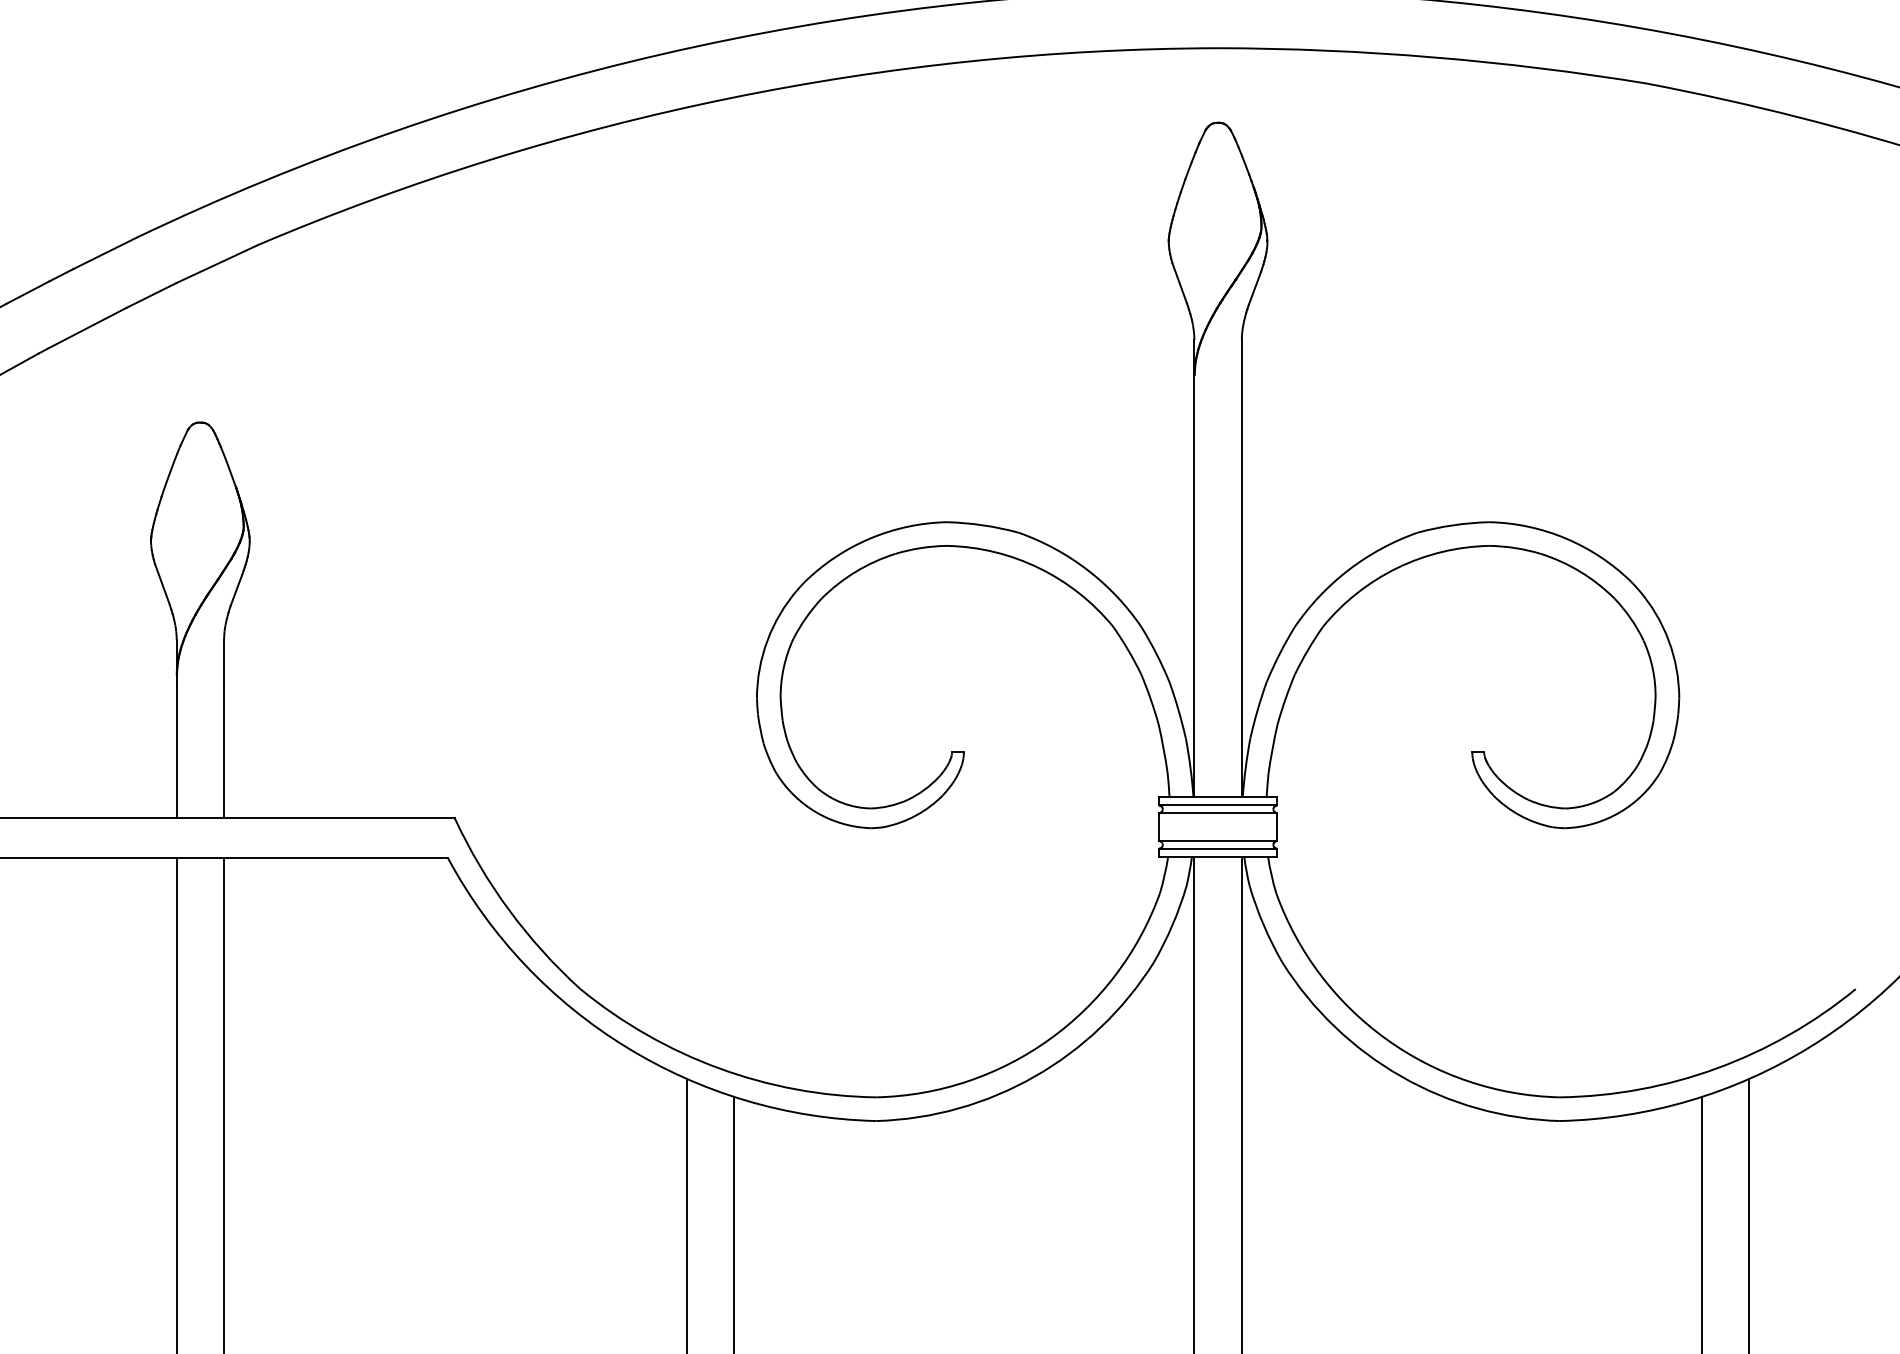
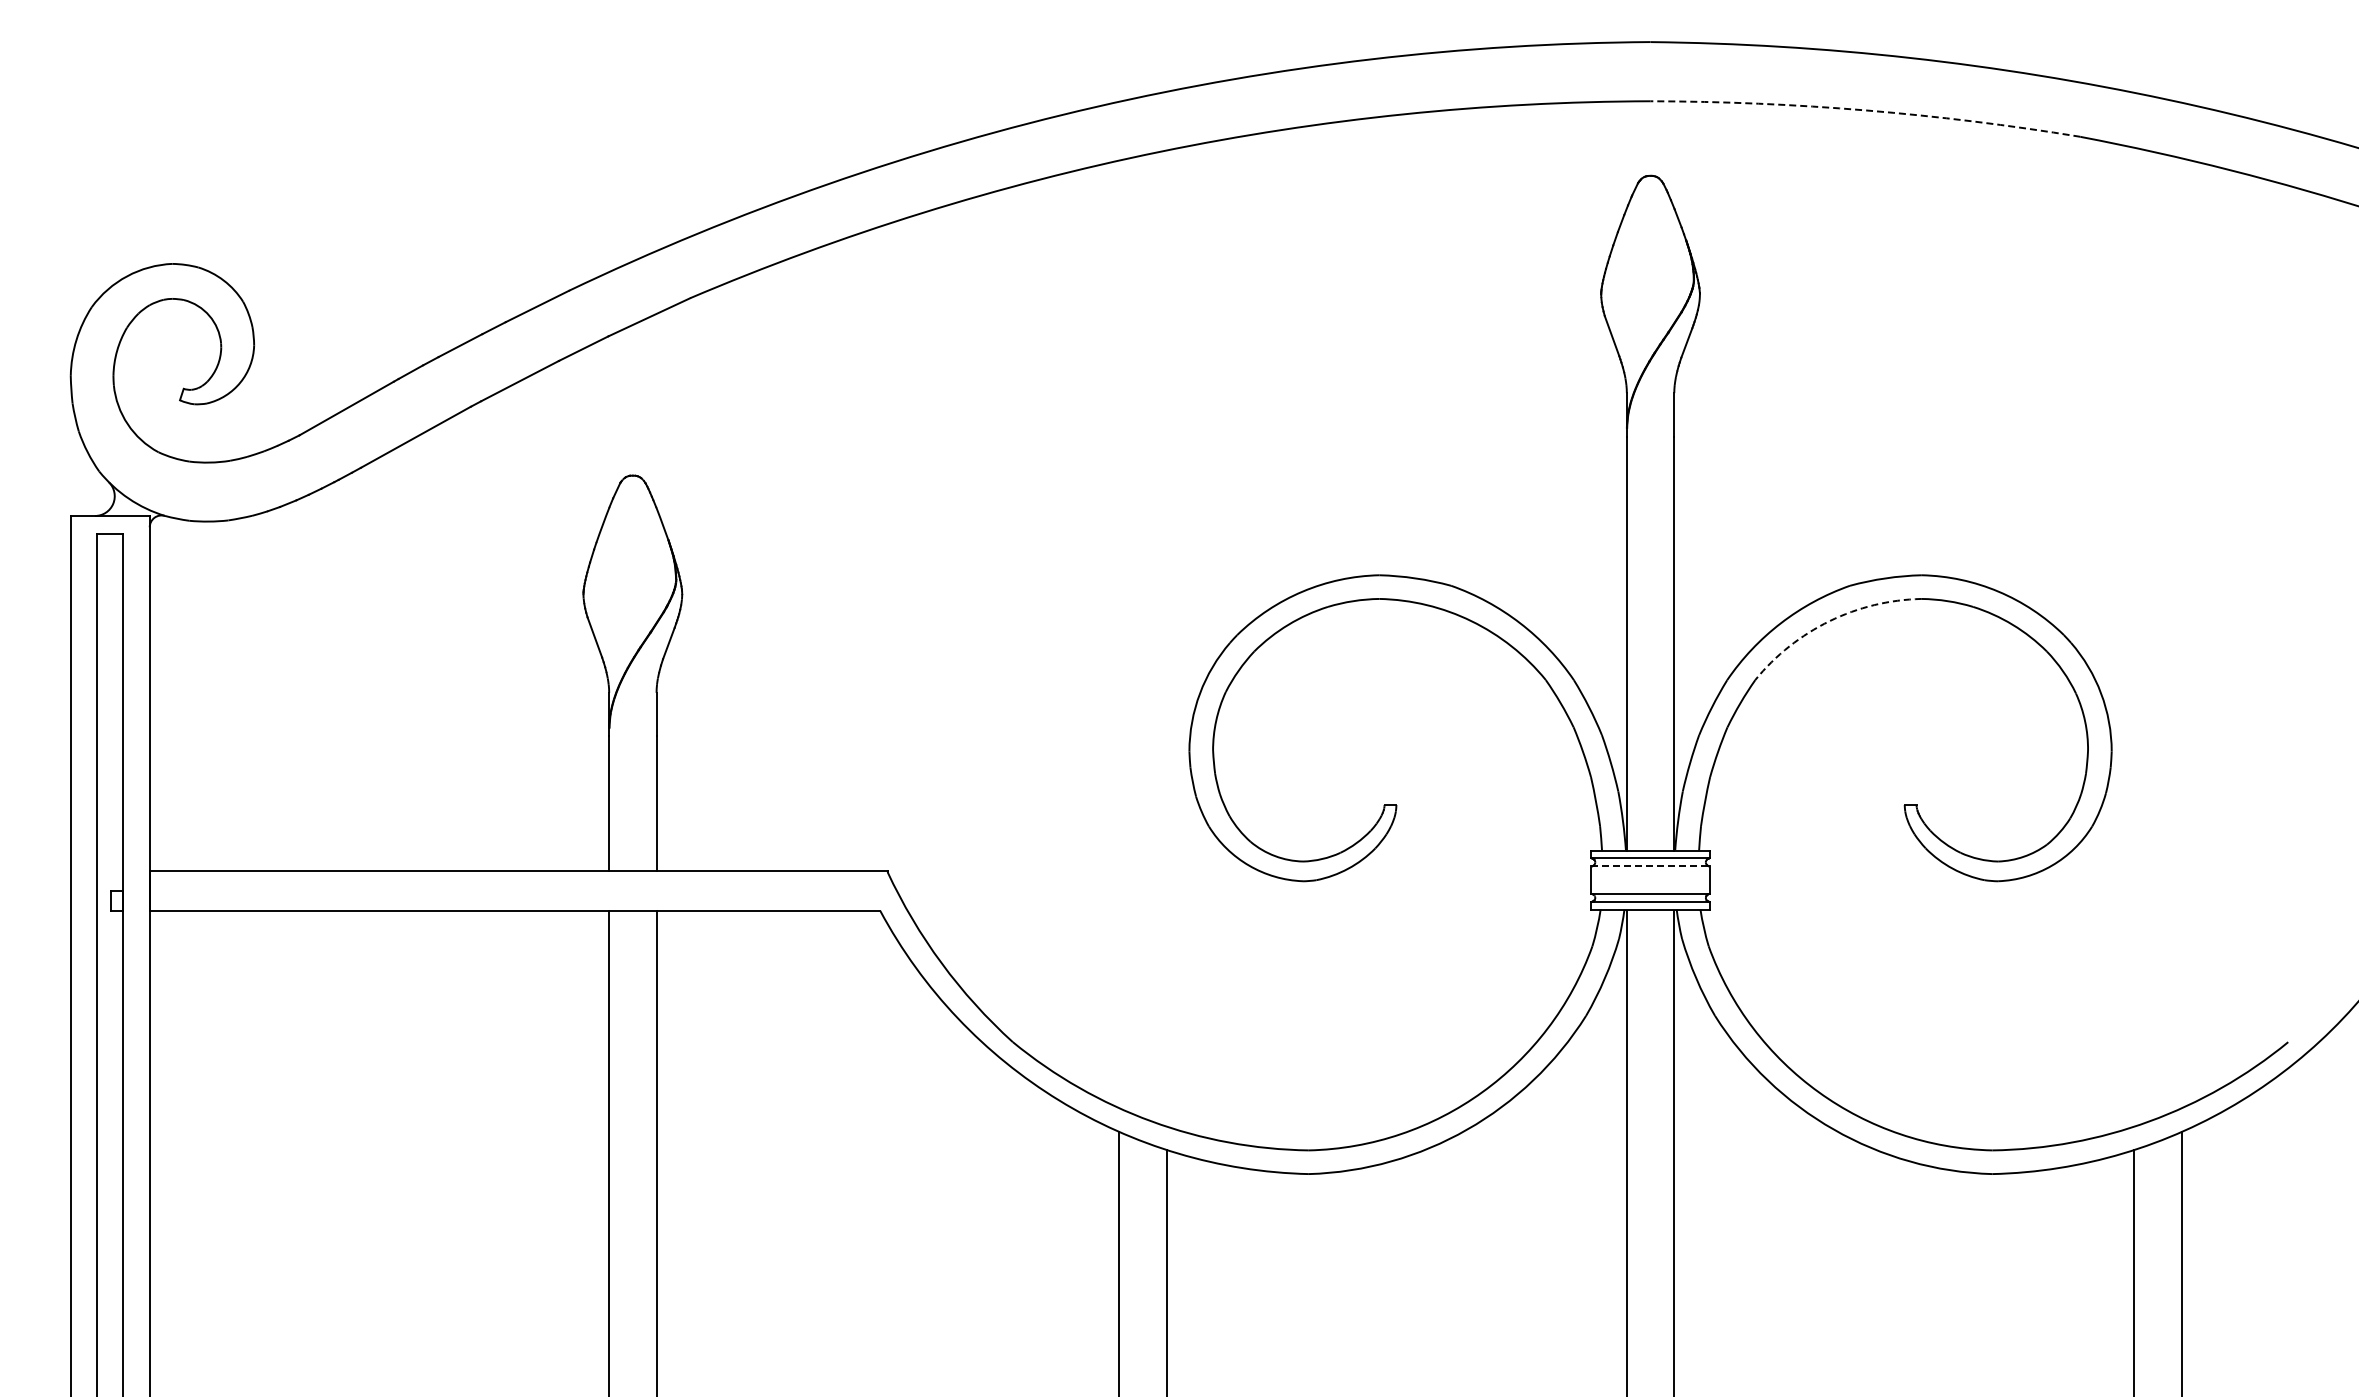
arc: (1434, 57) -> (1866, 110), solid -> dashed
arc: (1397, 568) -> (1829, 621), solid -> dashed
line: (1219, 813) -> (1651, 866), solid -> dashed

